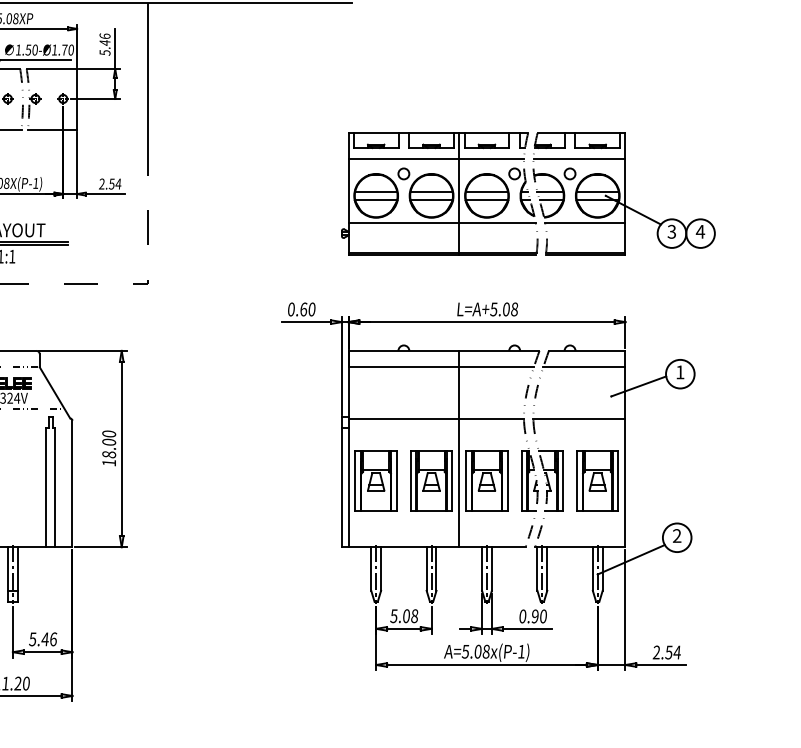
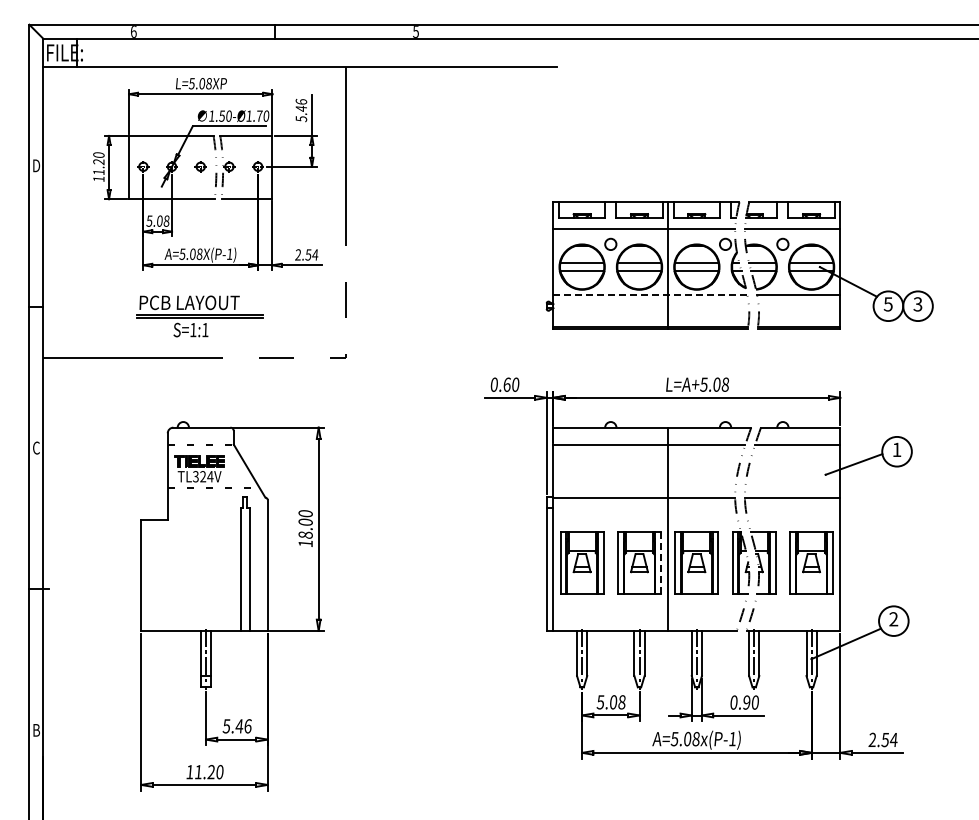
line: (442, 222) -> (650, 294), solid -> dashed
text: (672, 231) -> (888, 303), 3 -> 5
text: (700, 231) -> (917, 304), 4 -> 3
line: (451, 481) -> (660, 562), solid -> dashed

